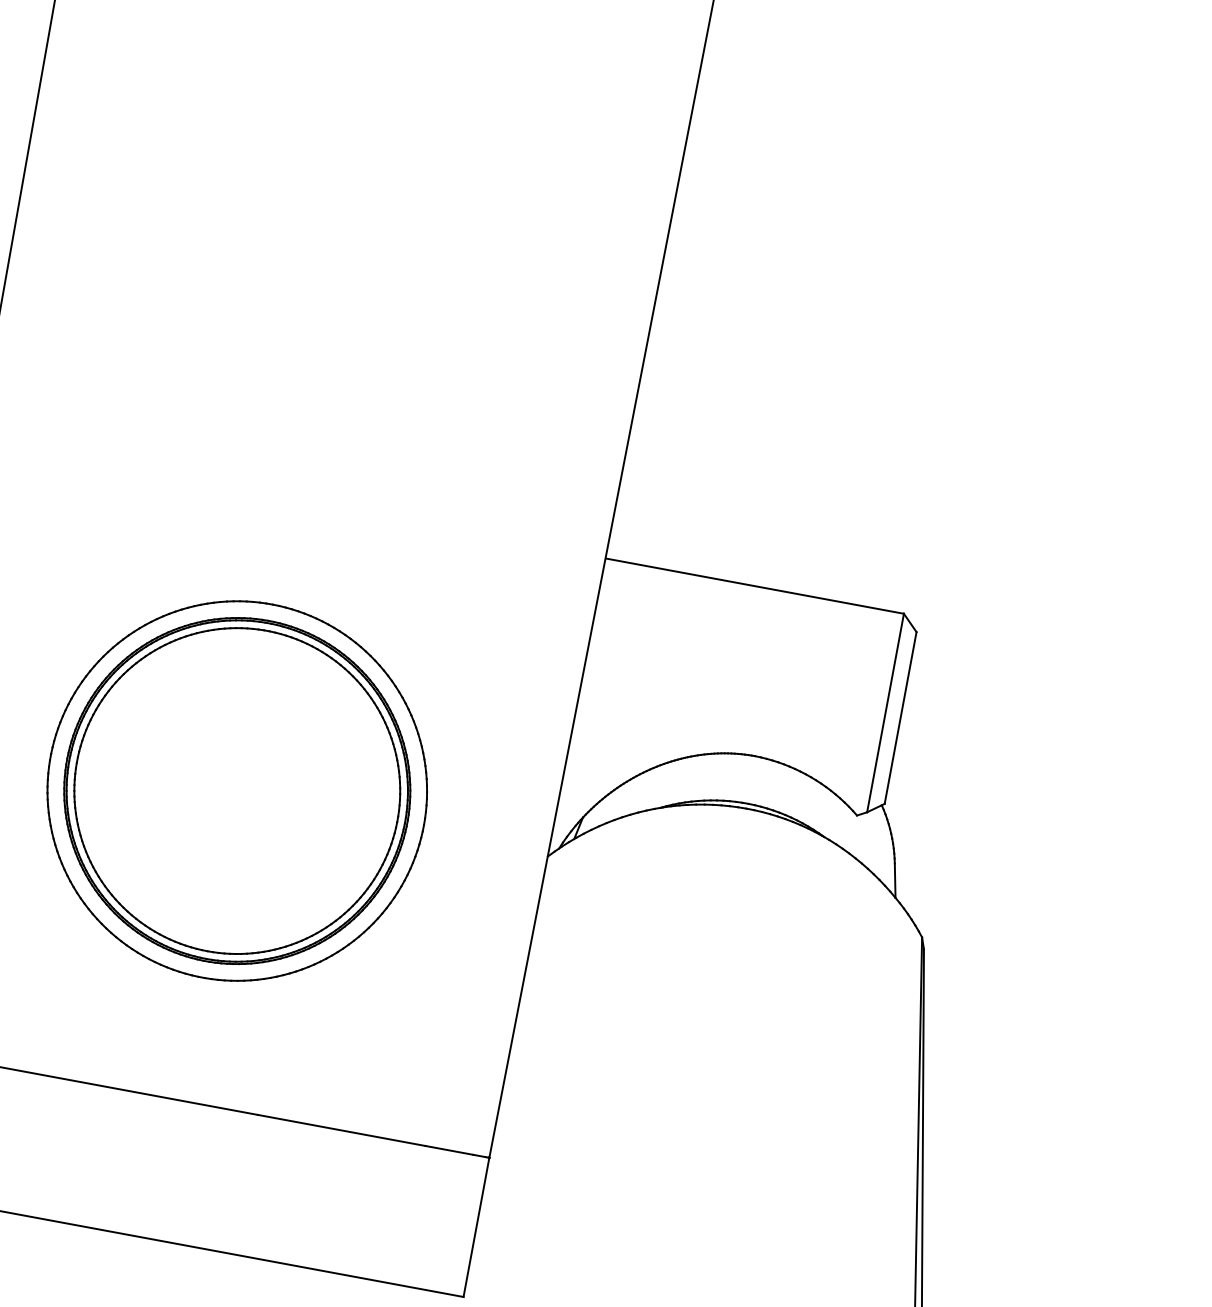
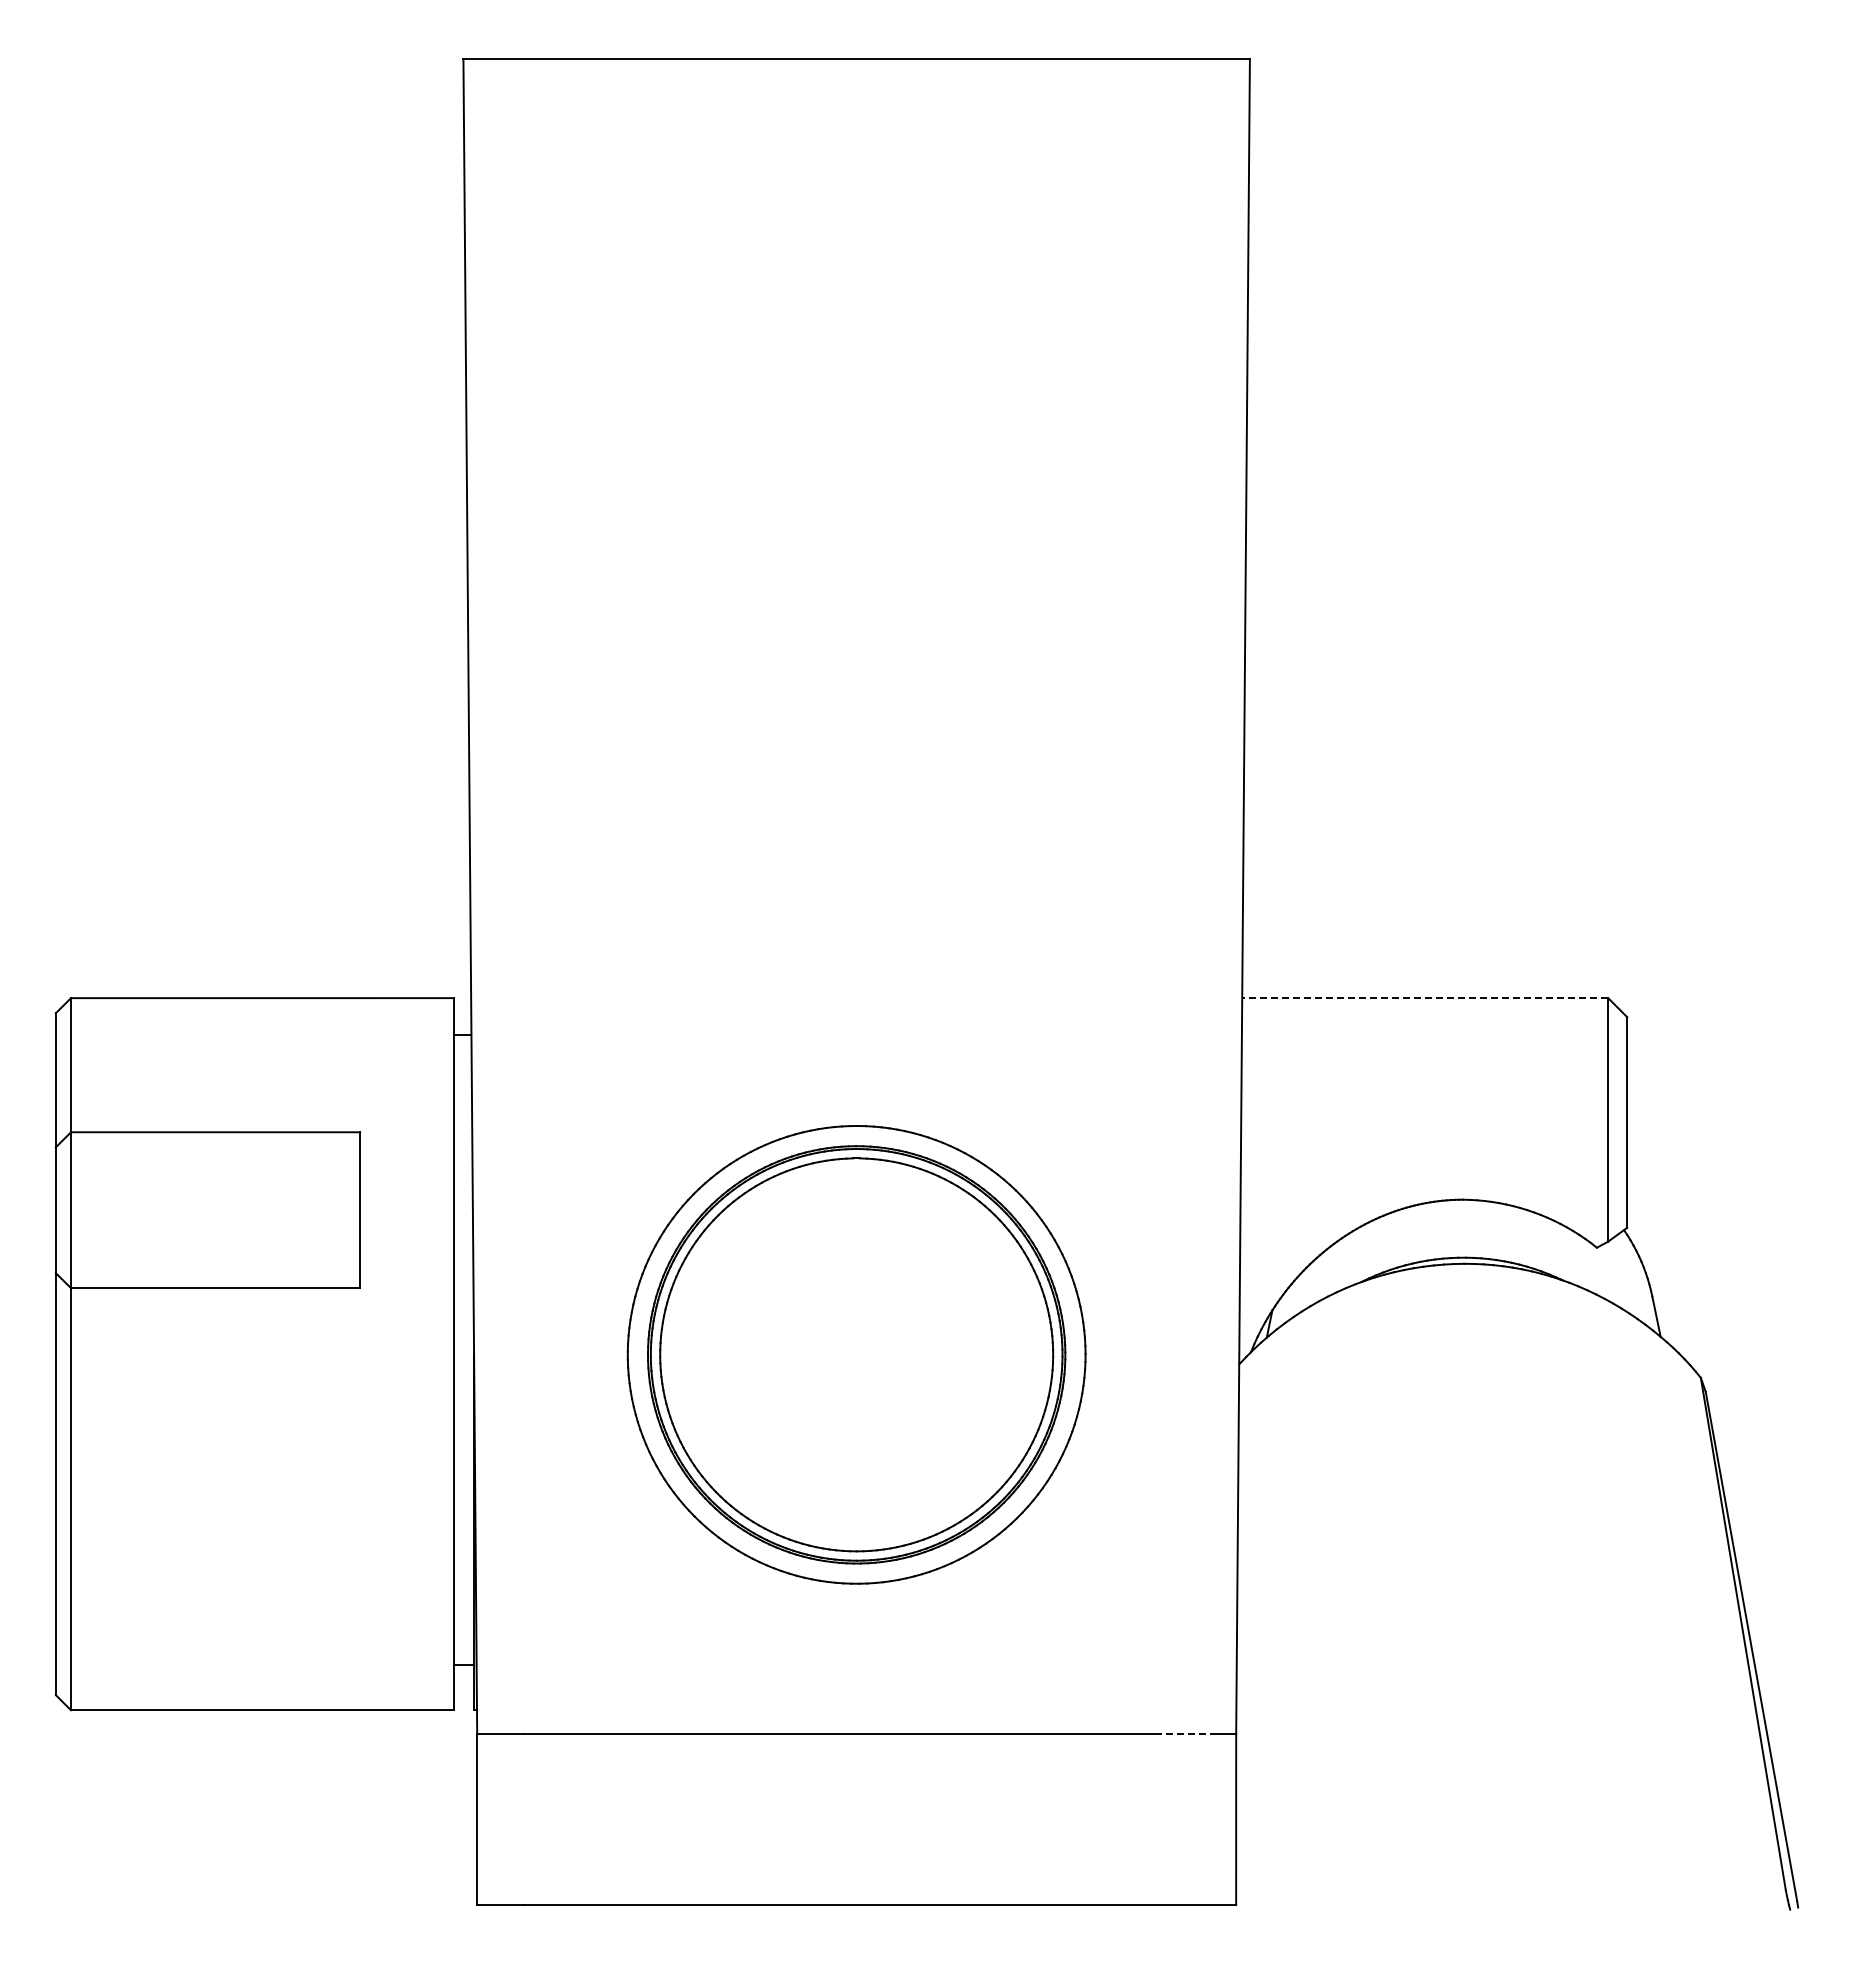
line: (754, 586) -> (1425, 998), solid -> dashed
line: (448, 1150) -> (1186, 1734), solid -> dashed

